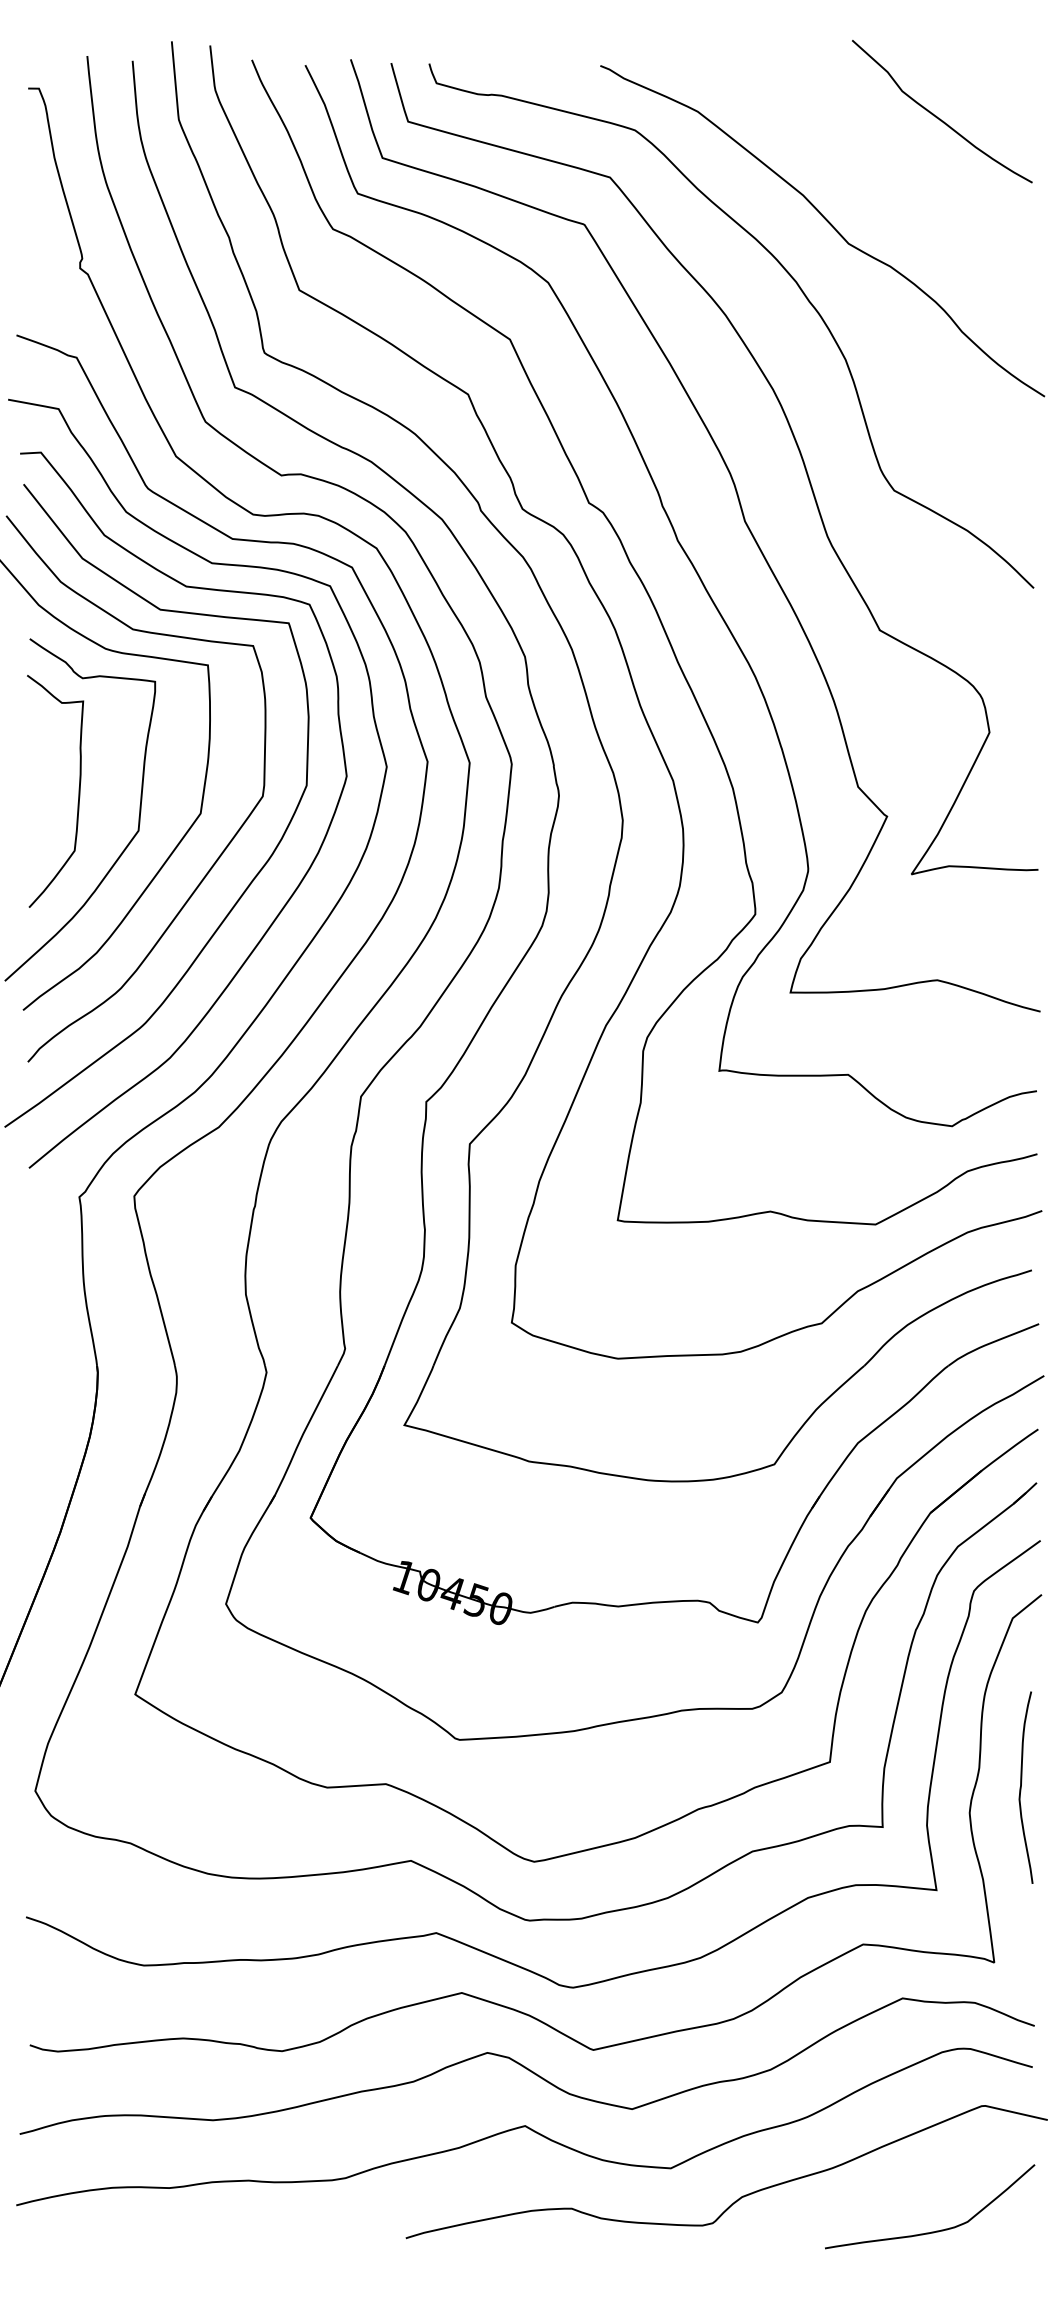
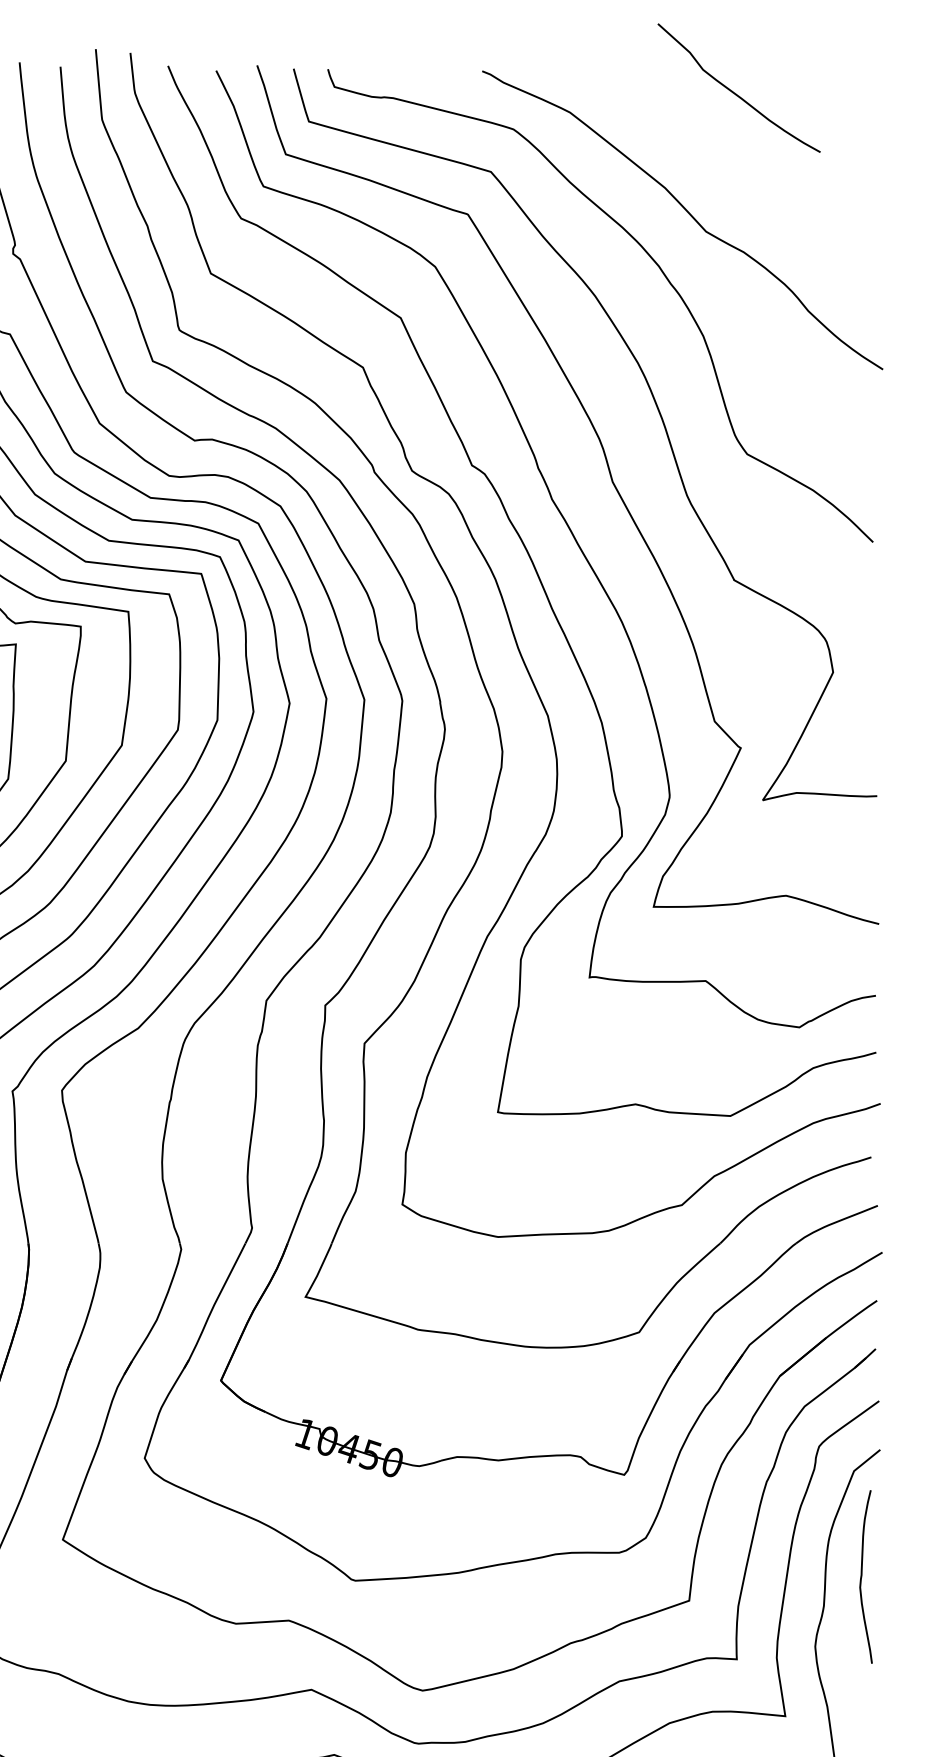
curve: (937, 116) -> (734, 92), moved
curve: (1021, 1787) -> (861, 1576), moved

